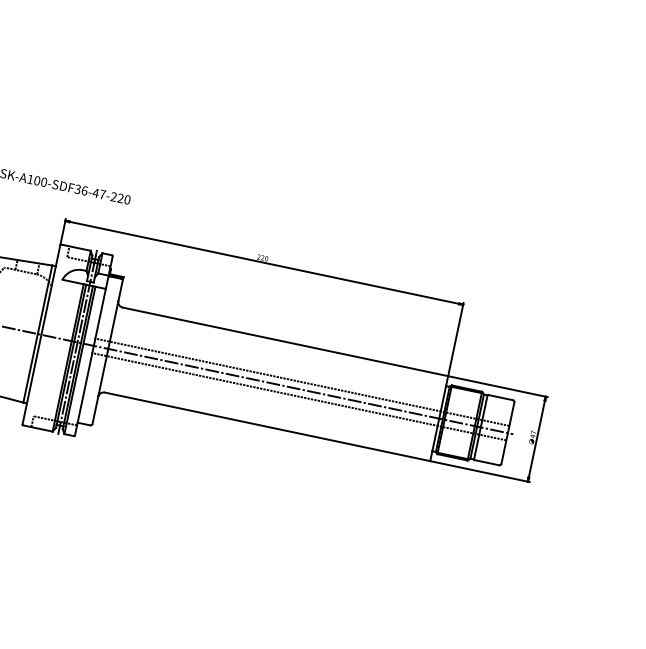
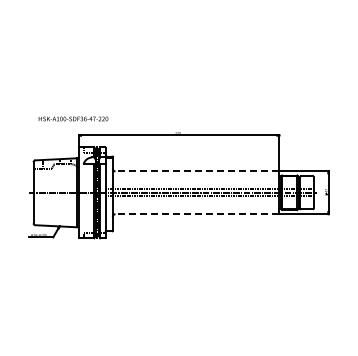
line: (285, 342) -> (197, 171), solid -> dashed
line: (267, 427) -> (197, 214), solid -> dashed

